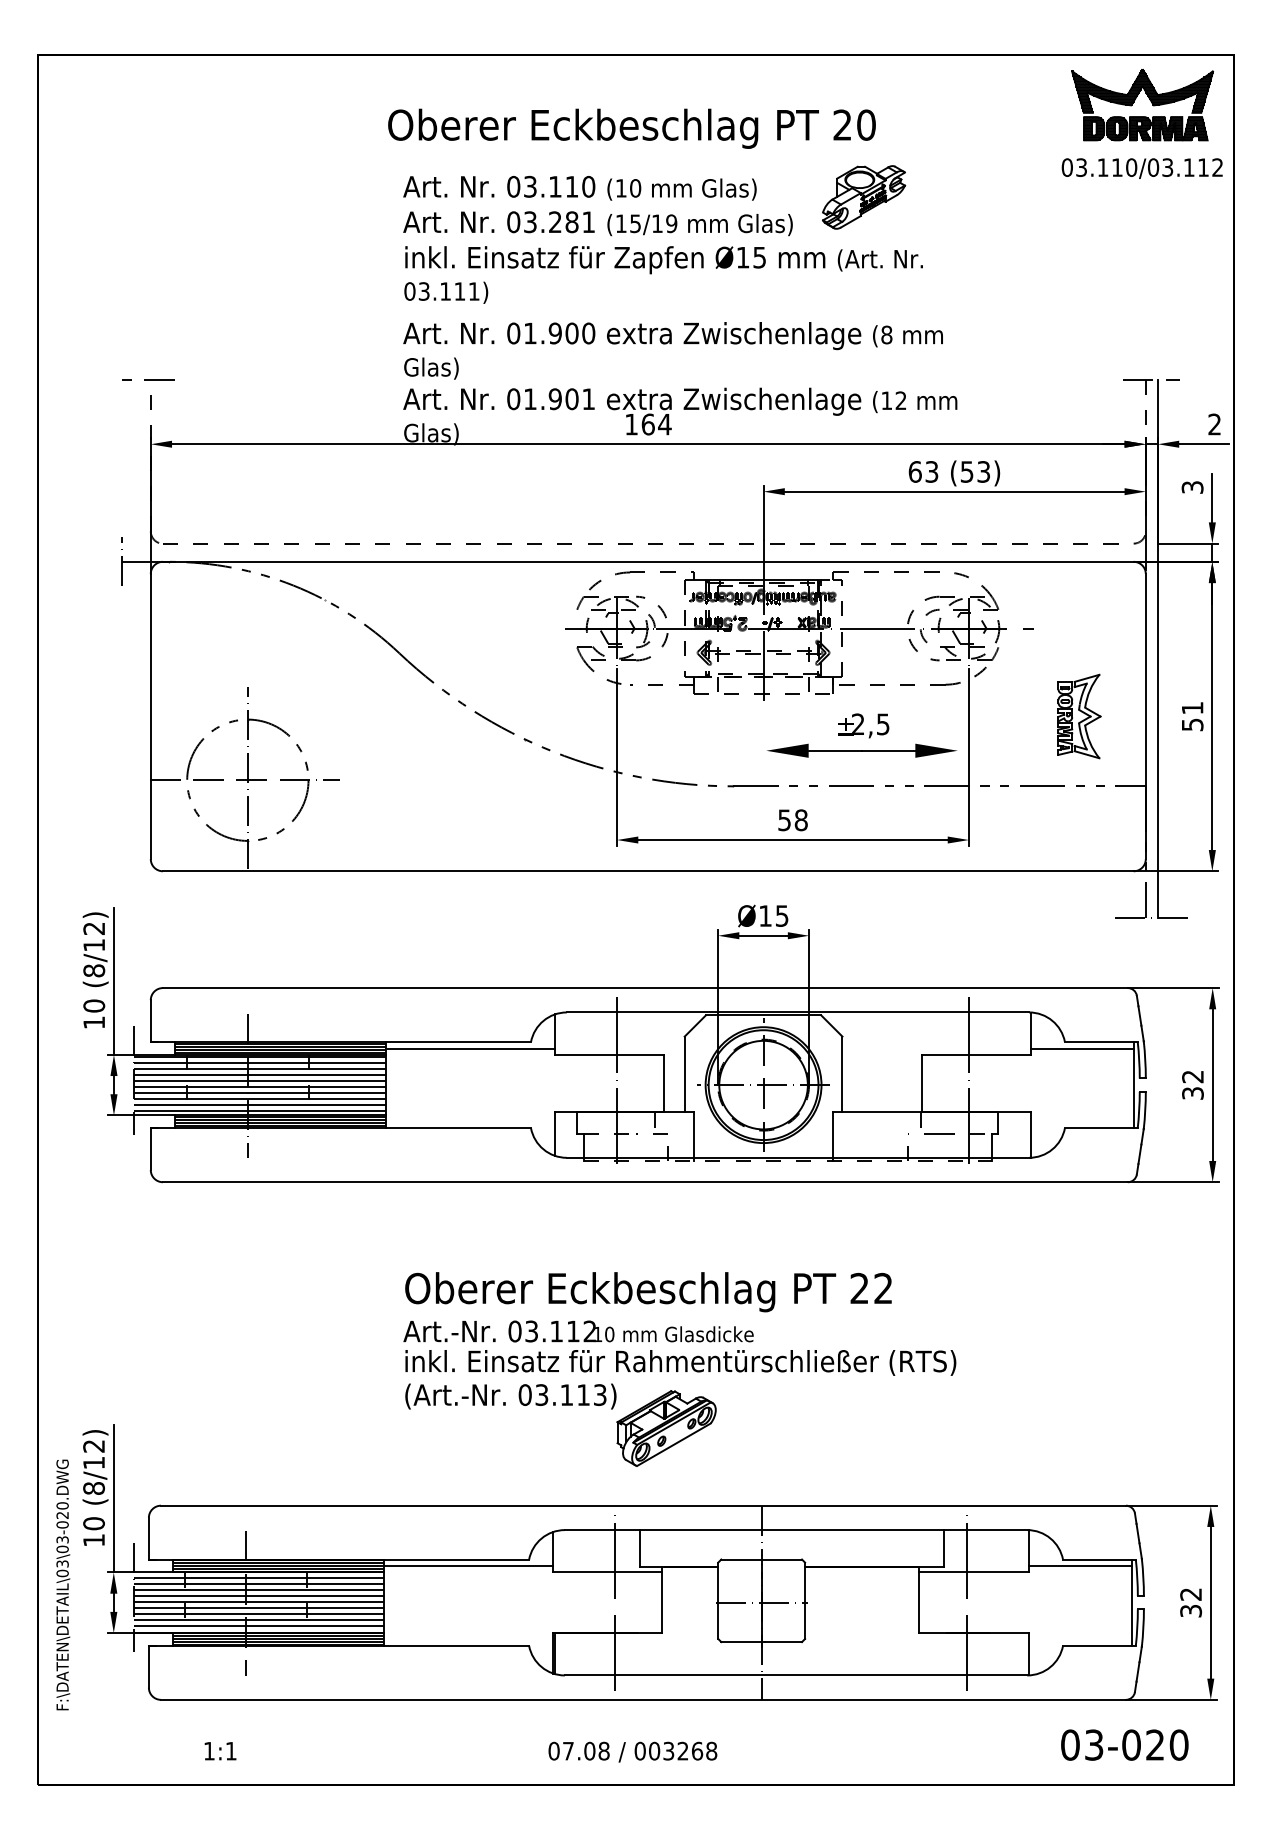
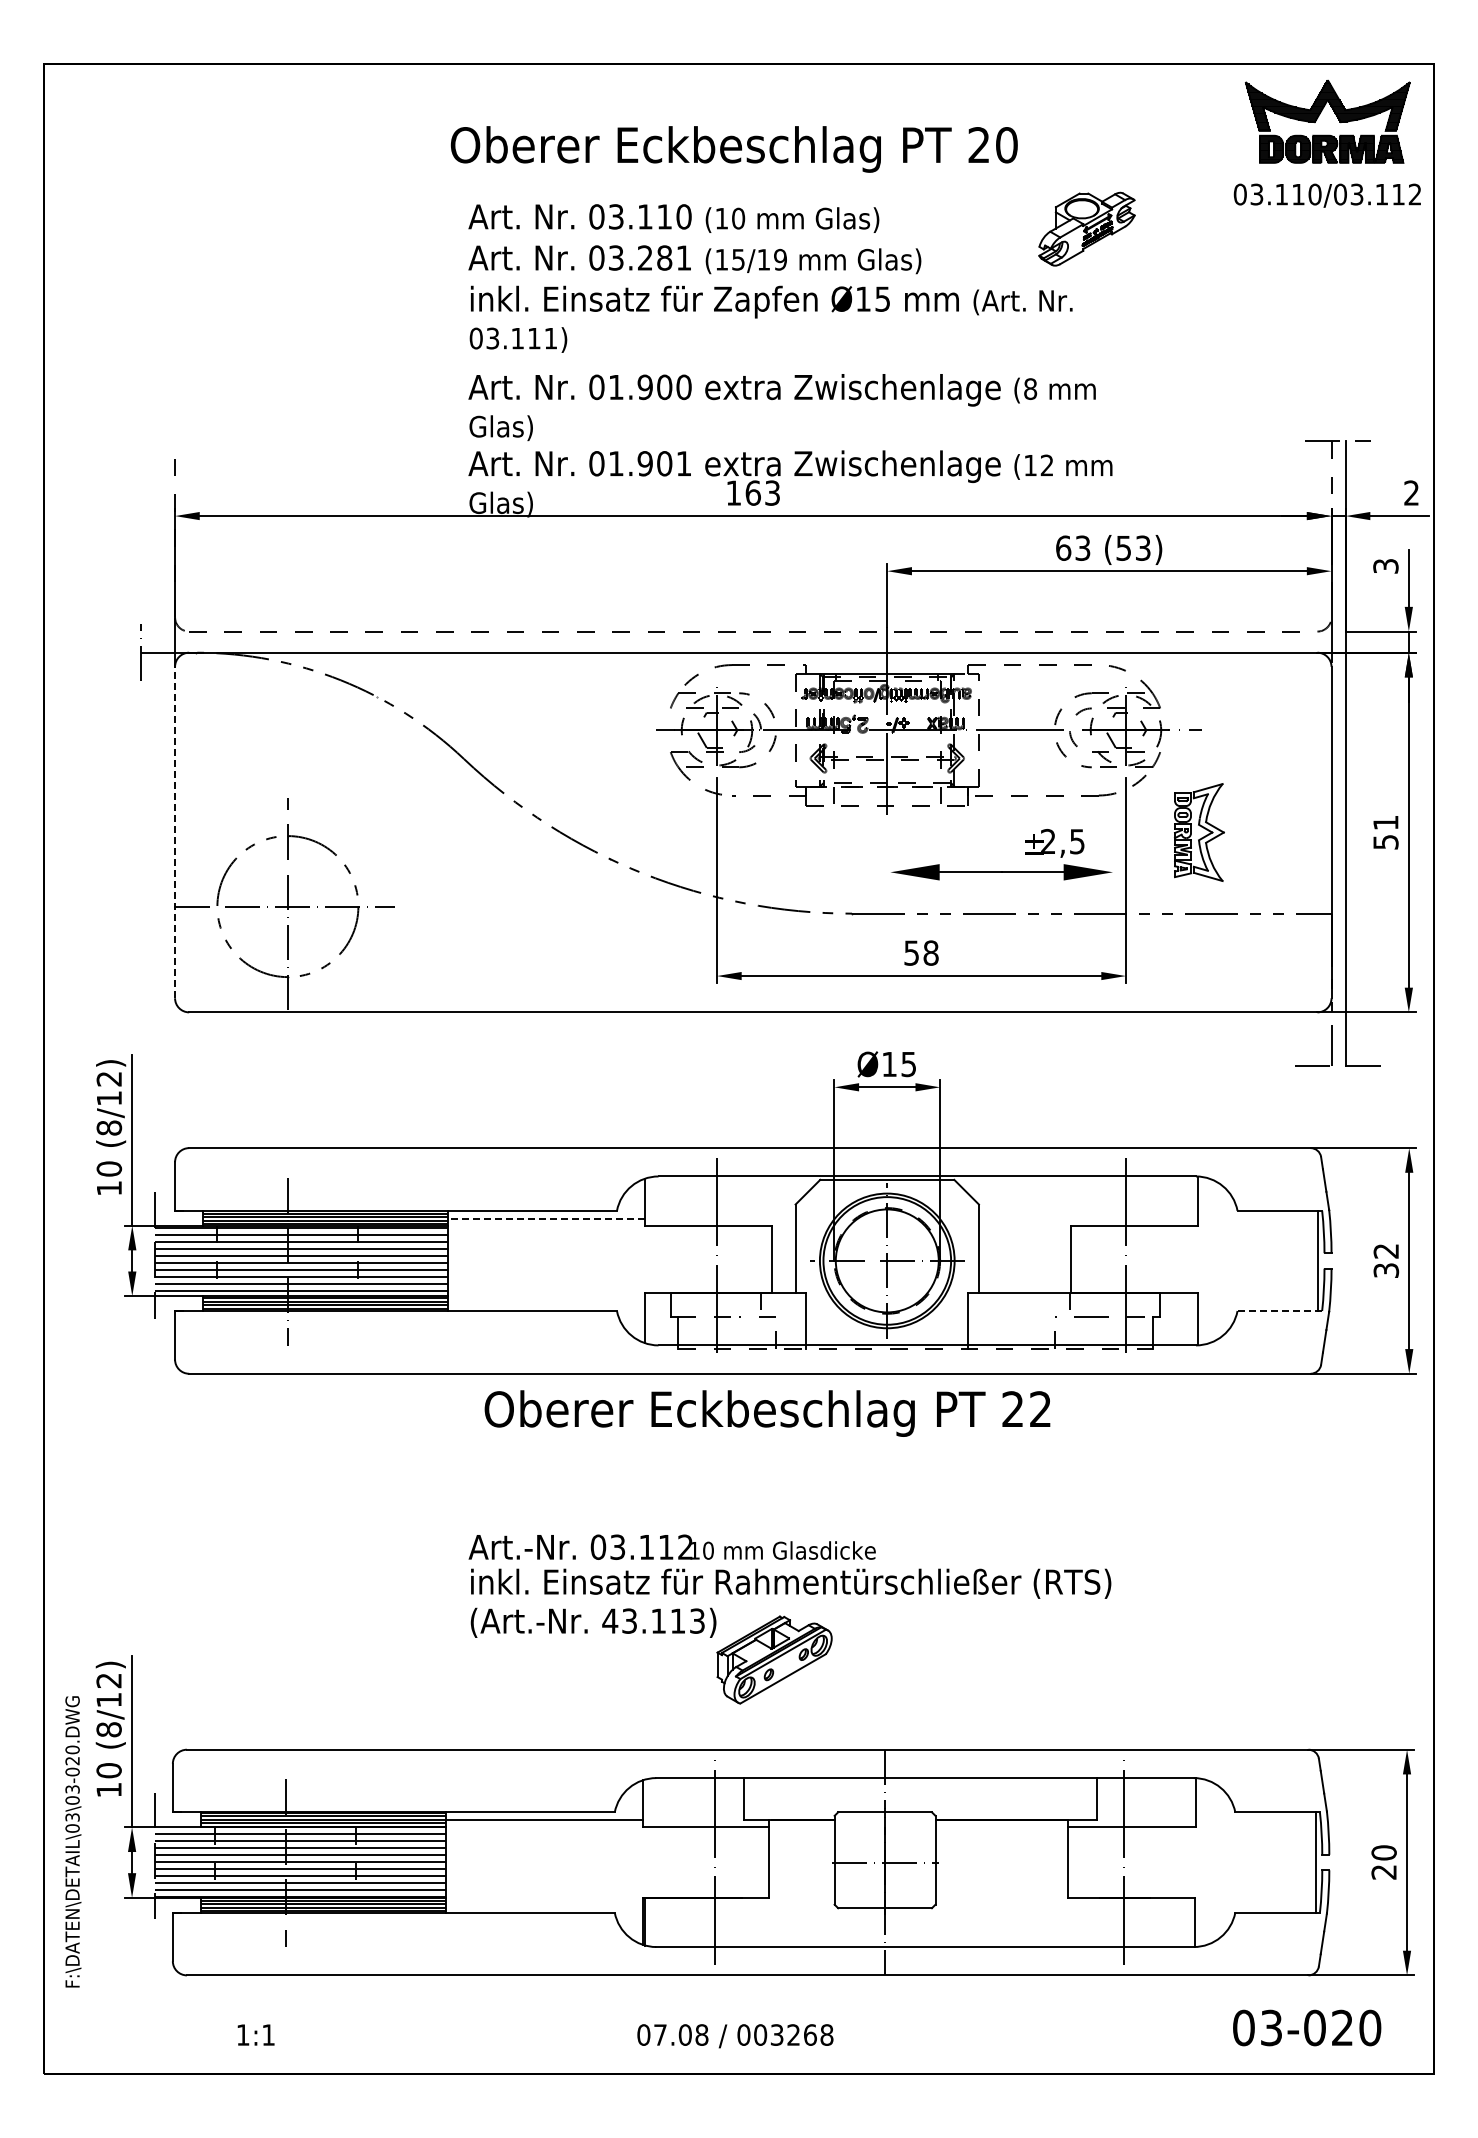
part: (863, 196) -> (1086, 228), moved
line: (148, 379) -> (172, 440), removed
text: (664, 423) -> (772, 492), 164 -> 163
line: (151, 716) -> (175, 832), solid -> dashed
part: (1079, 716) -> (1199, 832), moved
text: (863, 725) -> (1054, 843), moved
line: (470, 1048) -> (546, 1218), solid -> dashed
line: (1082, 1048) -> (1257, 1218), removed
line: (1101, 1128) -> (1280, 1311), solid -> dashed
text: (648, 1292) -> (767, 1413), moved
text: (525, 1394) -> (610, 1620), 03.113) -> 43.113)
line: (1080, 1566) -> (1255, 1820), removed
text: (1190, 1602) -> (1383, 1862), 32 -> 20

